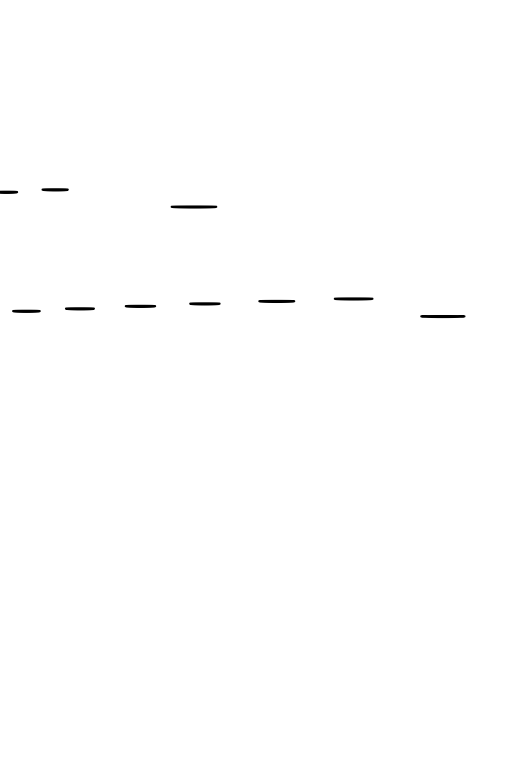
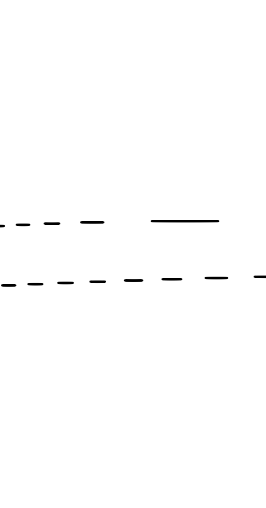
line: (378, 183) -> (184, 221), added
line: (112, 187) -> (51, 223), added
line: (194, 207) -> (92, 222), moved
line: (441, 315) -> (215, 277), moved

